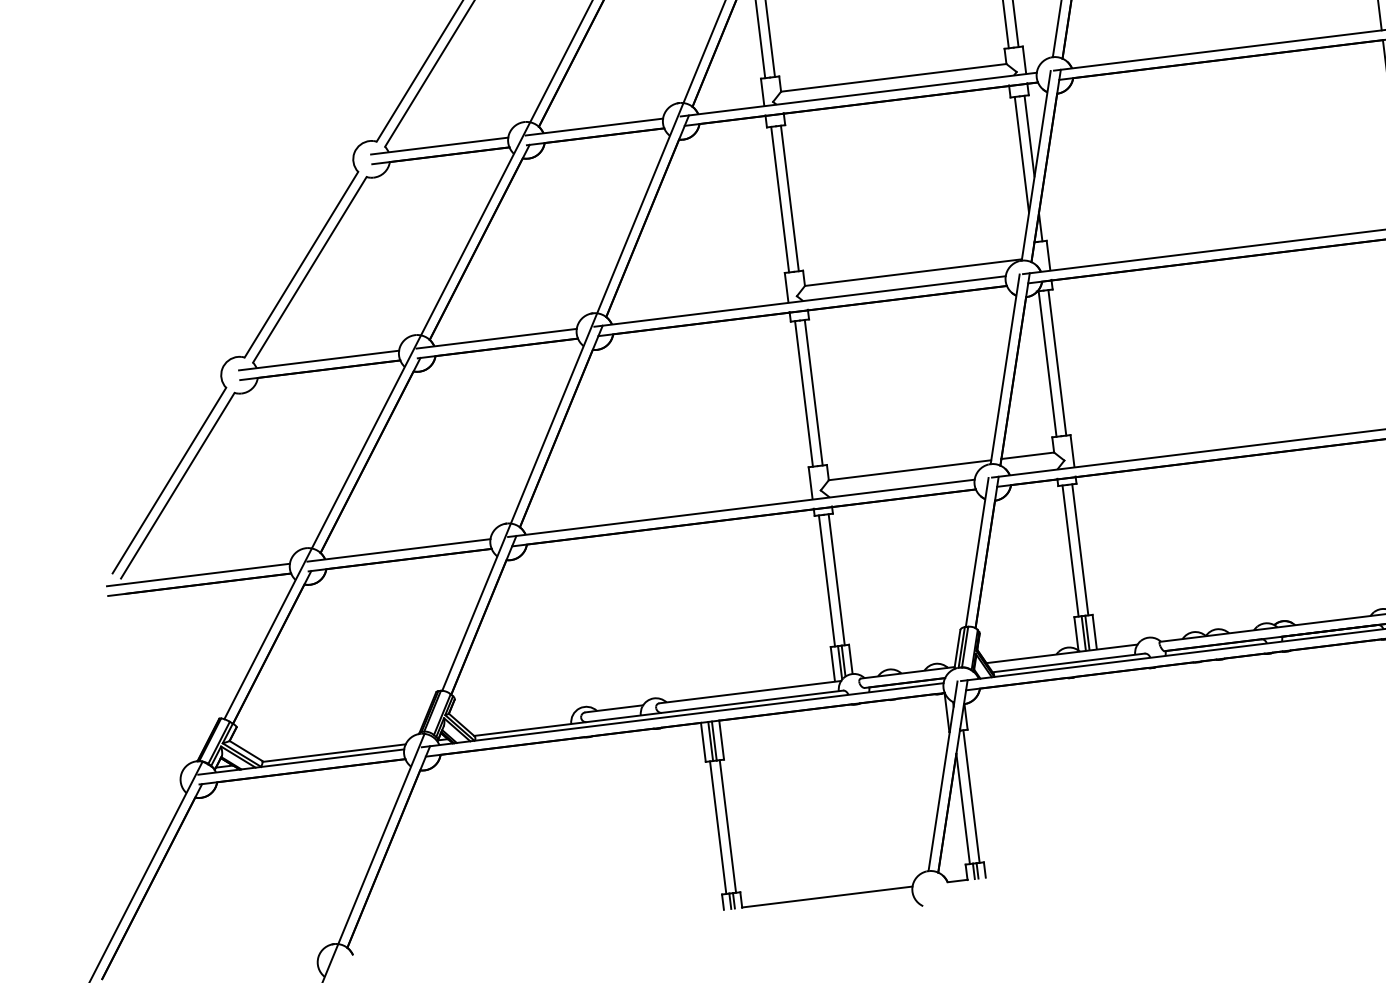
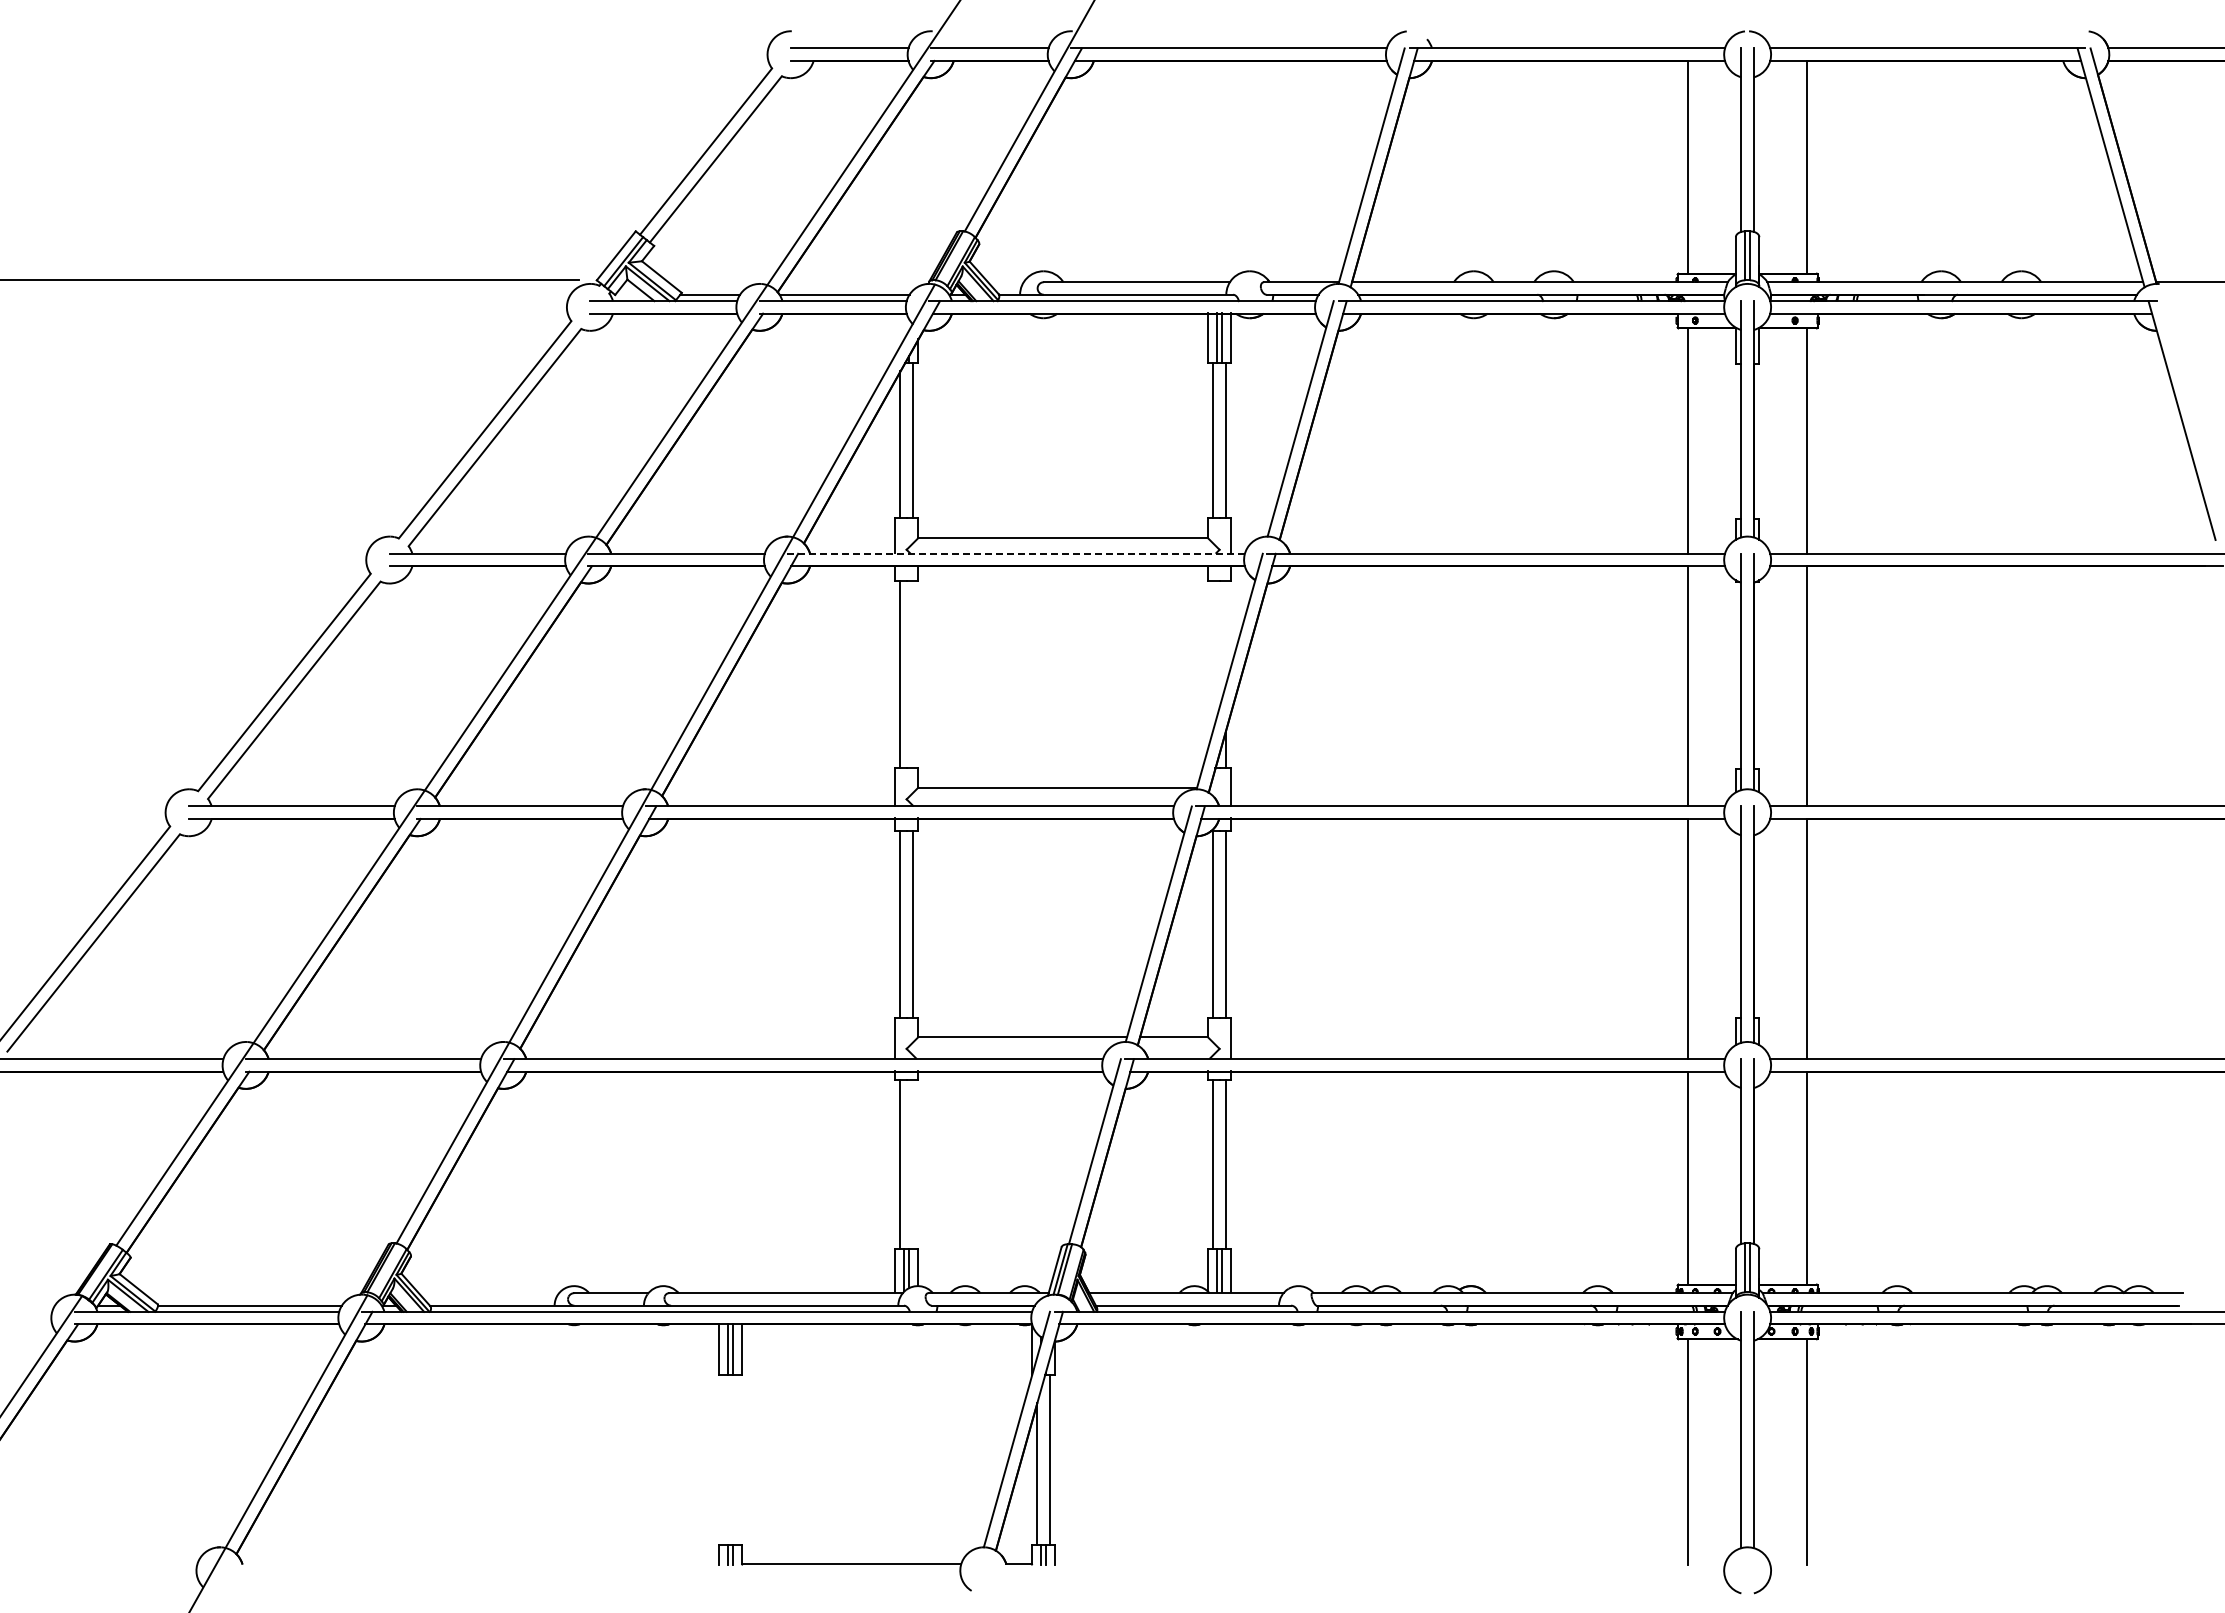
line: (858, 94) -> (1016, 553), solid -> dashed
line: (1029, 135) -> (1225, 632), removed
line: (1022, 154) -> (1213, 655), removed
line: (789, 198) -> (912, 674), removed
line: (836, 579) -> (912, 1164), removed
line: (727, 826) -> (736, 1459), removed
line: (718, 827) -> (724, 1459), removed

